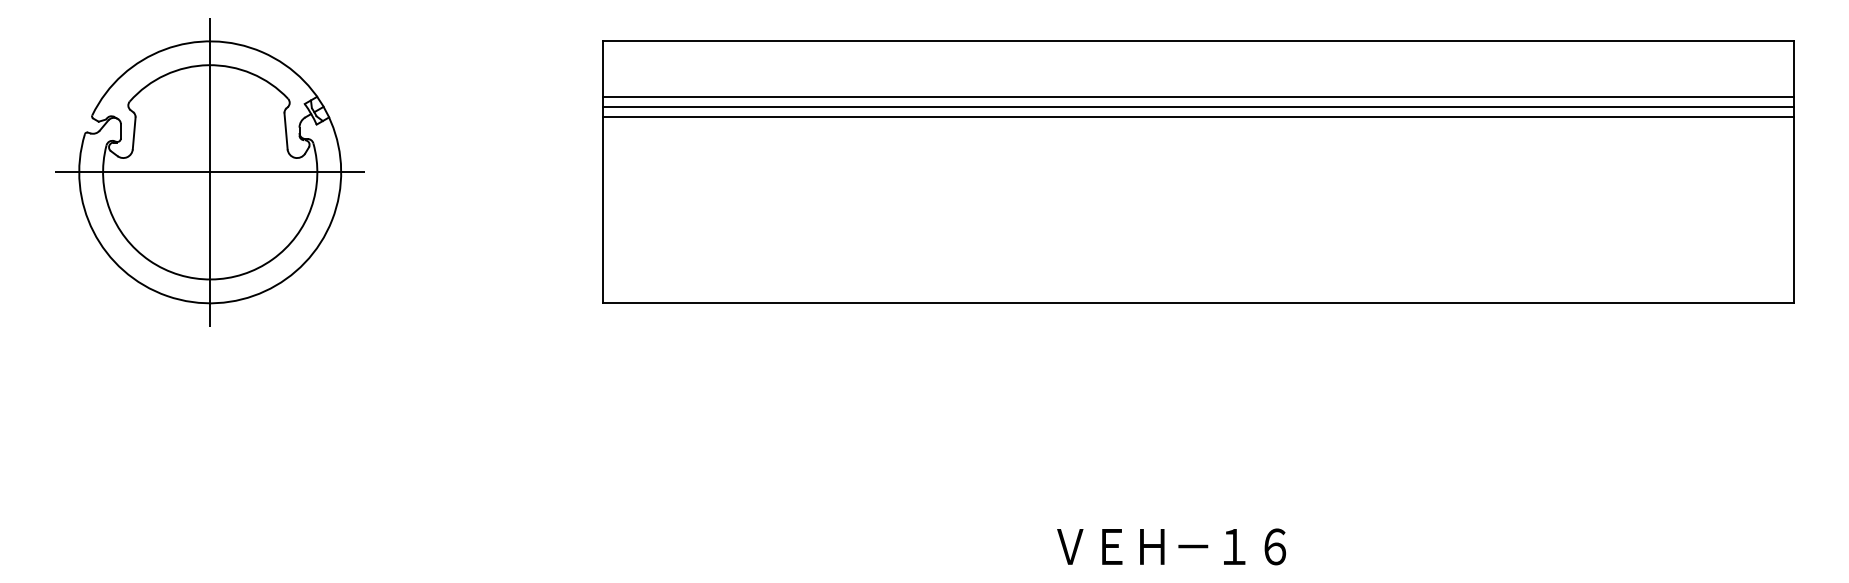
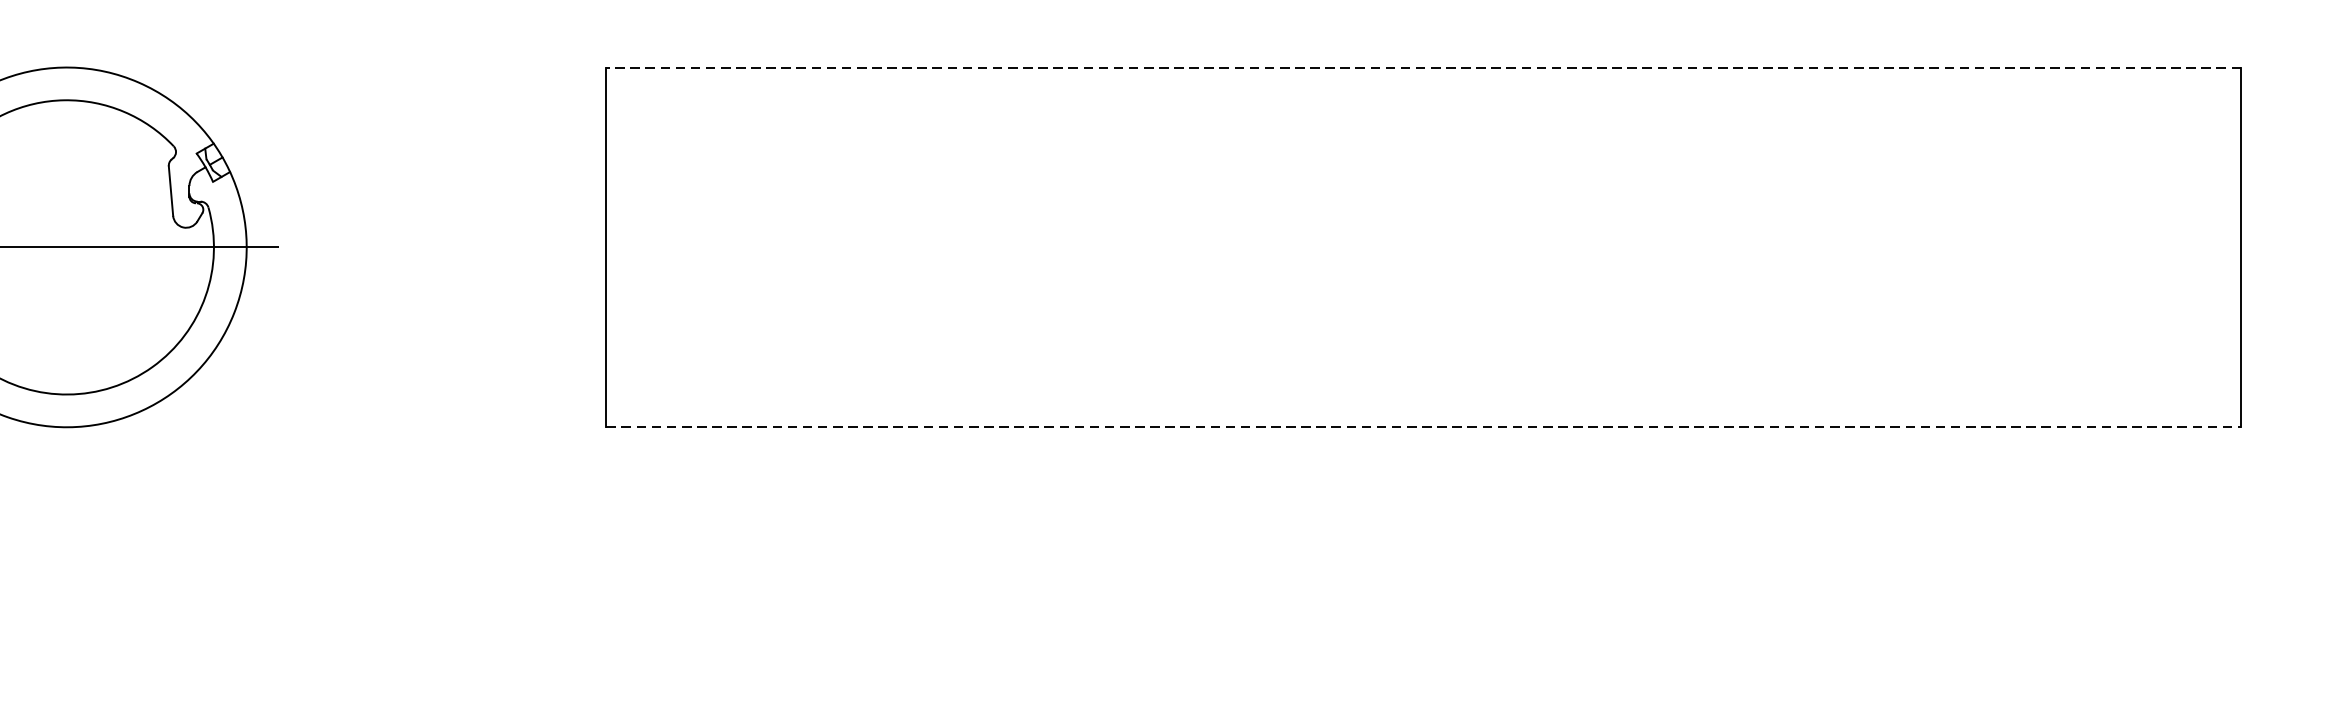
line: (1197, 41) -> (1422, 67), solid -> dashed
line: (1198, 96) -> (1424, 143), removed
line: (1198, 106) -> (1424, 156), removed
line: (1198, 117) -> (1424, 172), removed
line: (210, 172) -> (67, 247), removed
line: (1198, 303) -> (1424, 427), solid -> dashed

